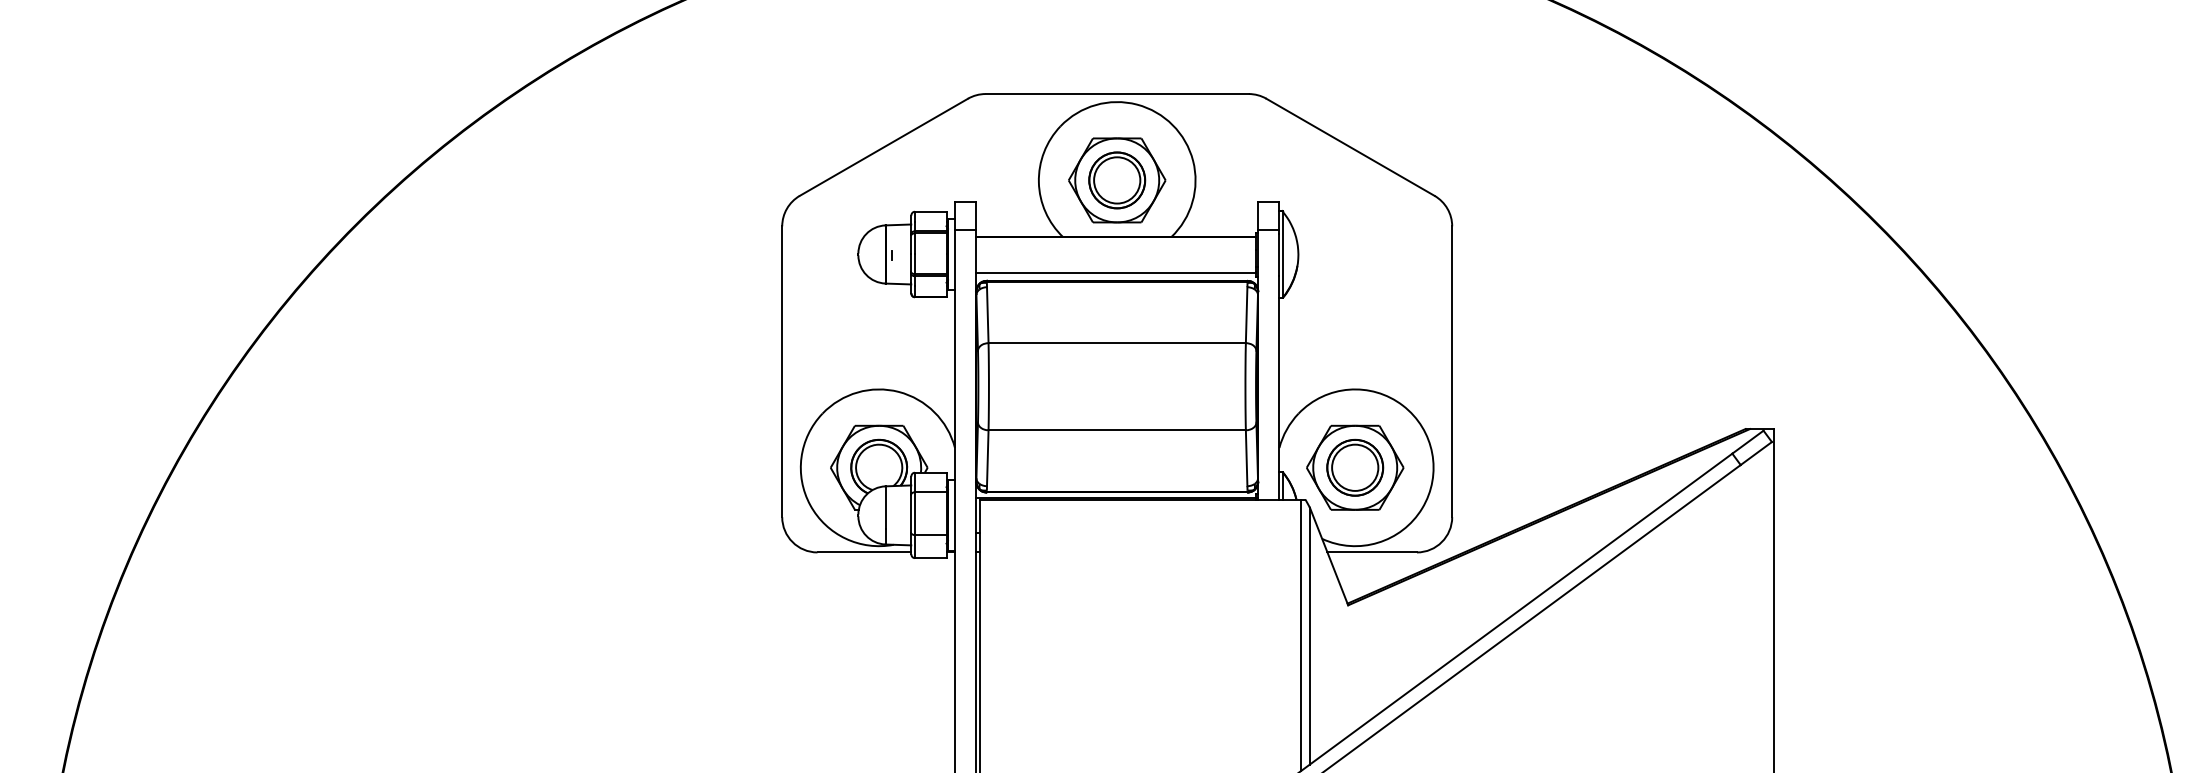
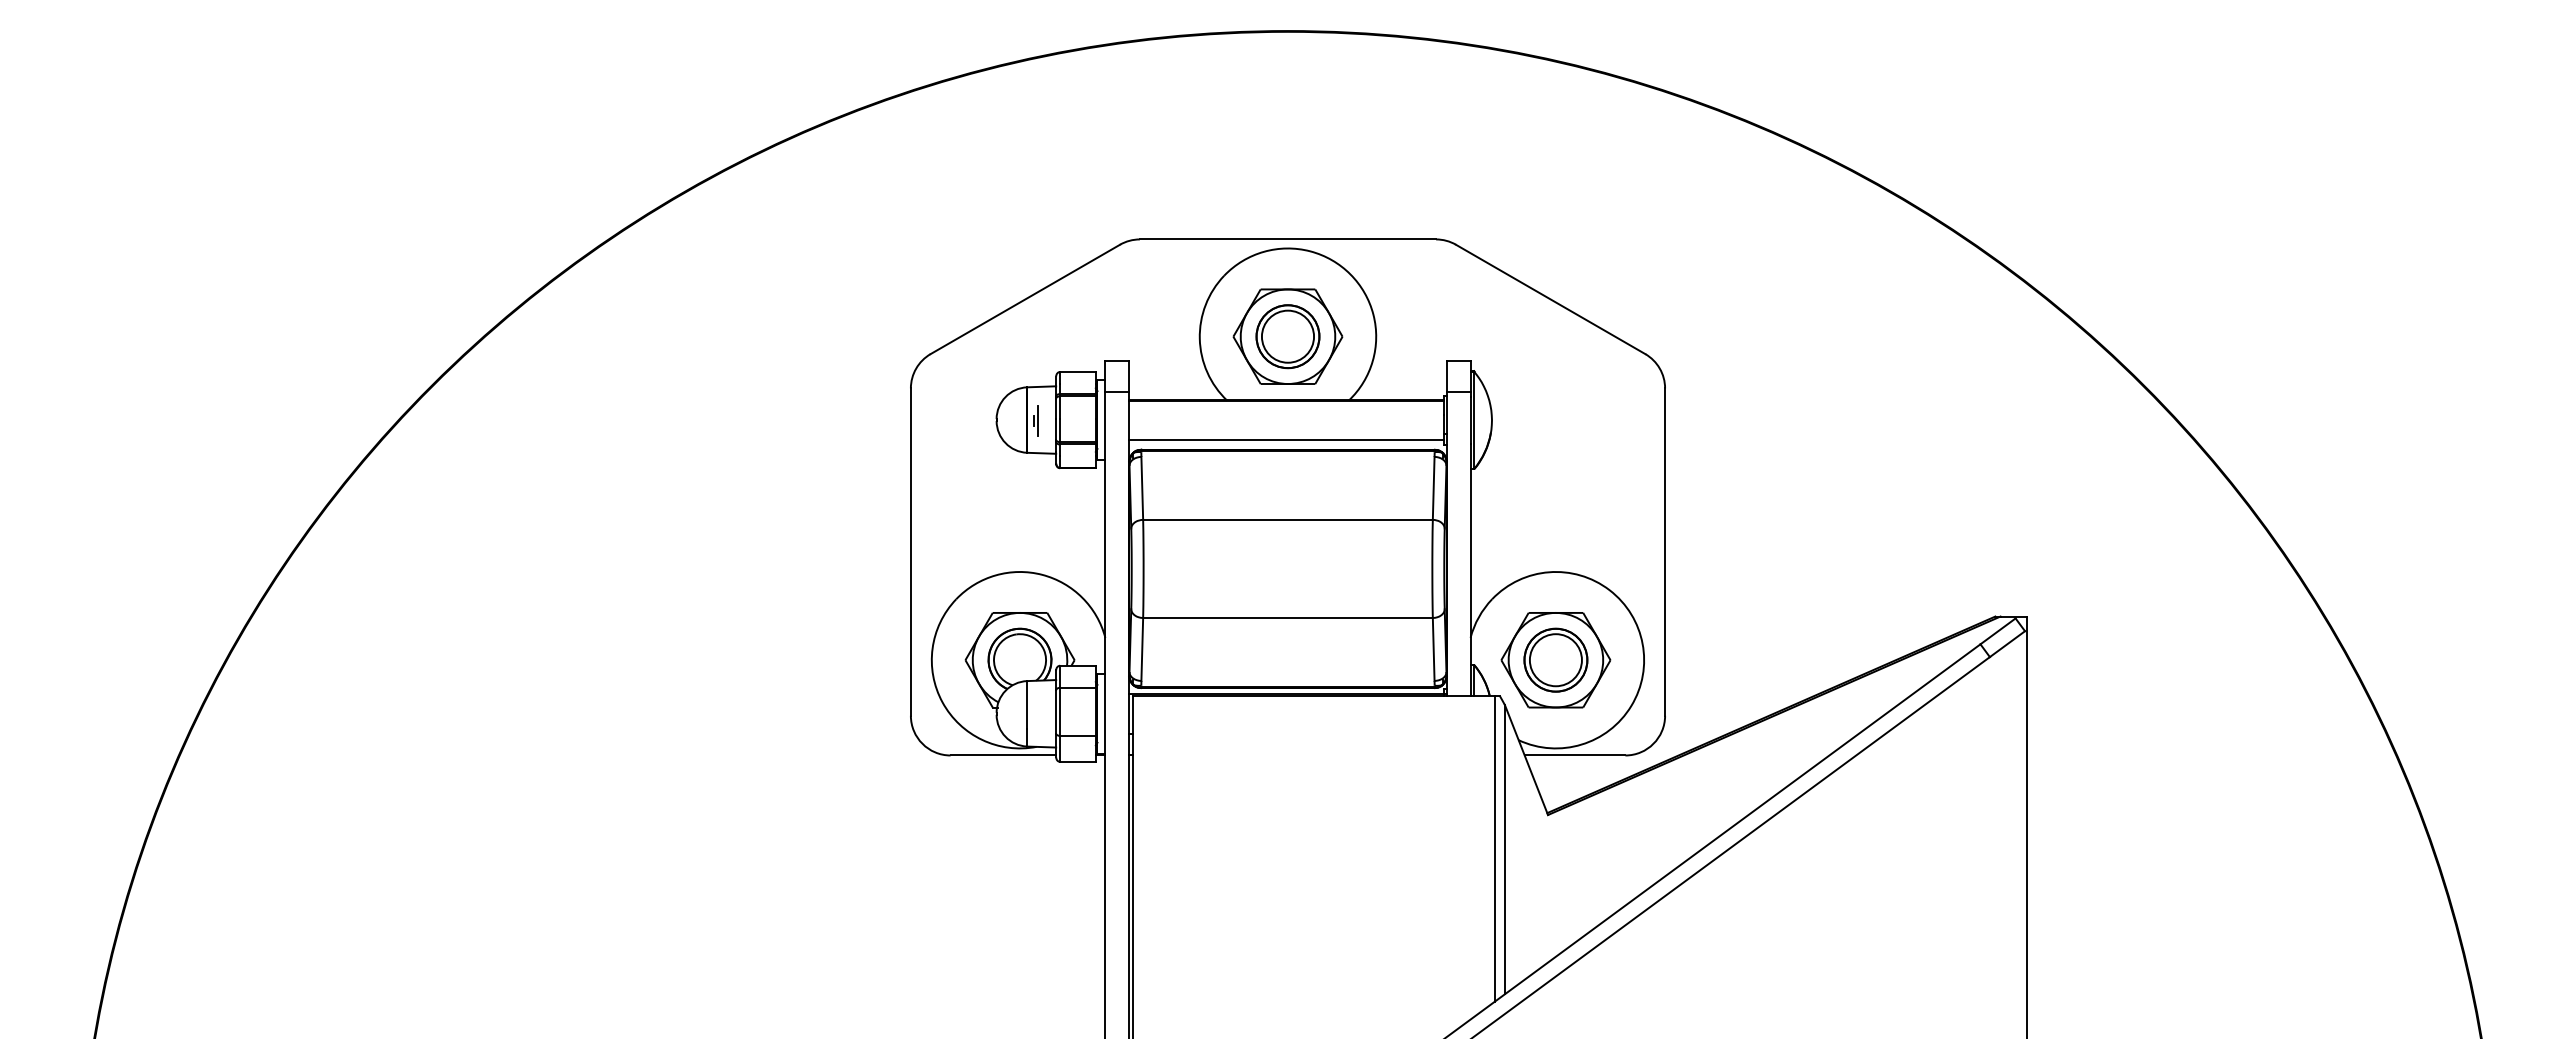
line: (894, 254) -> (1037, 420), added

